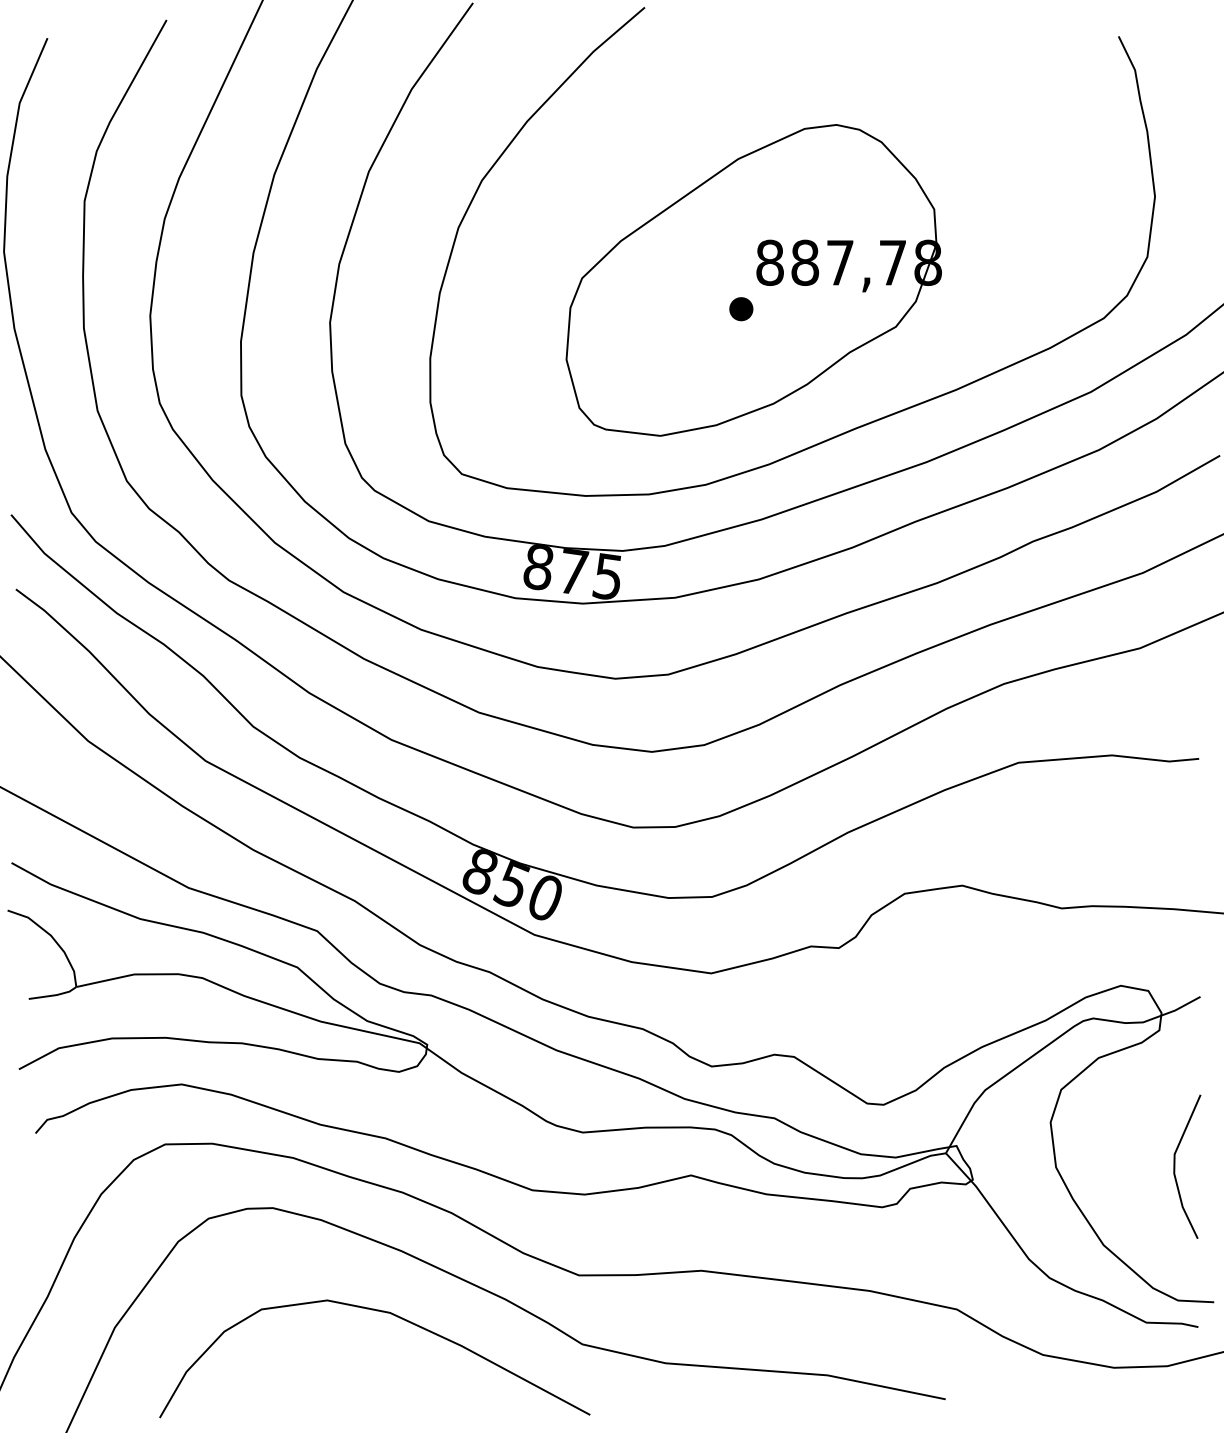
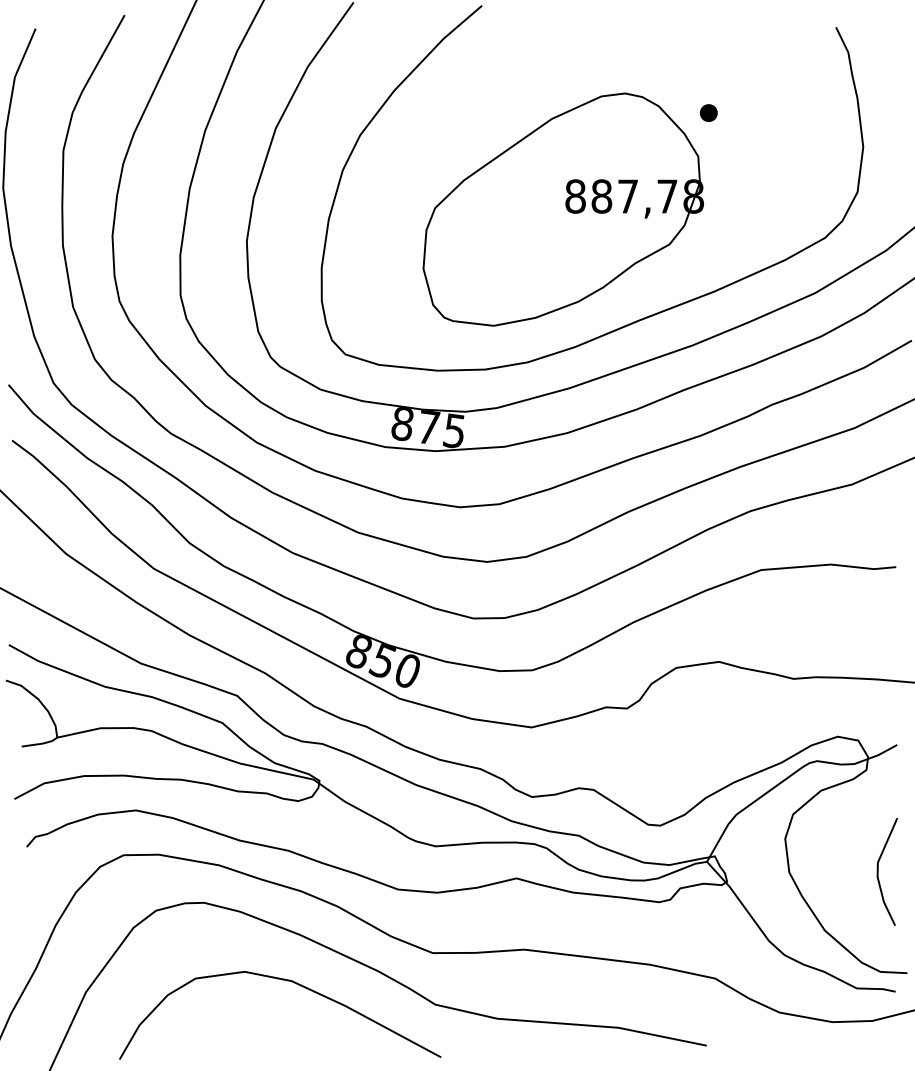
part: (741, 309) -> (708, 113), moved

